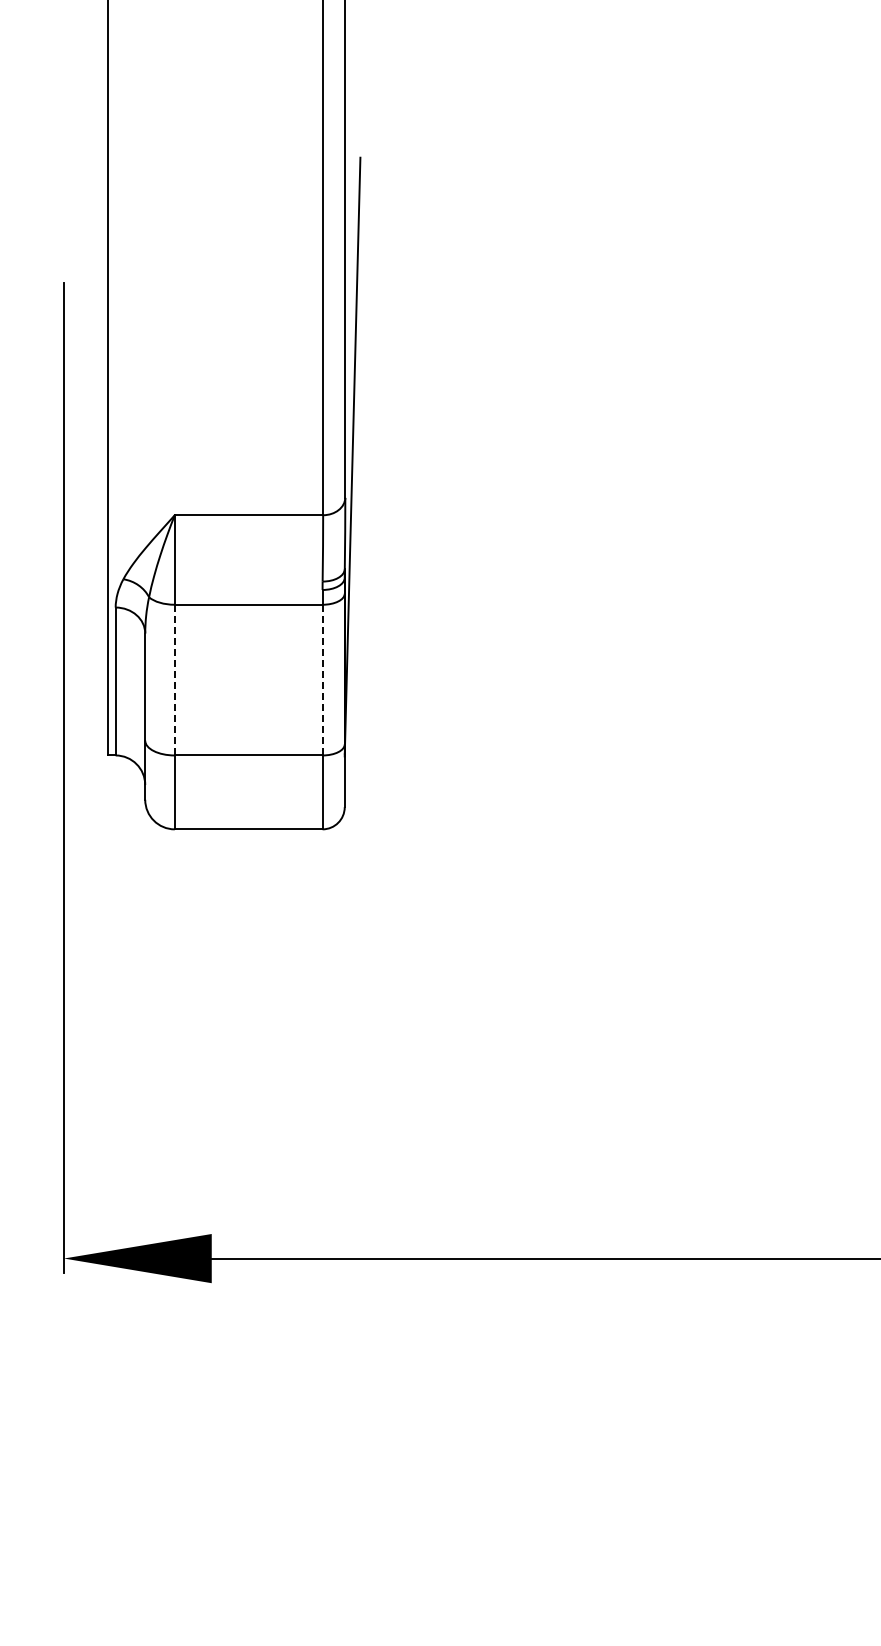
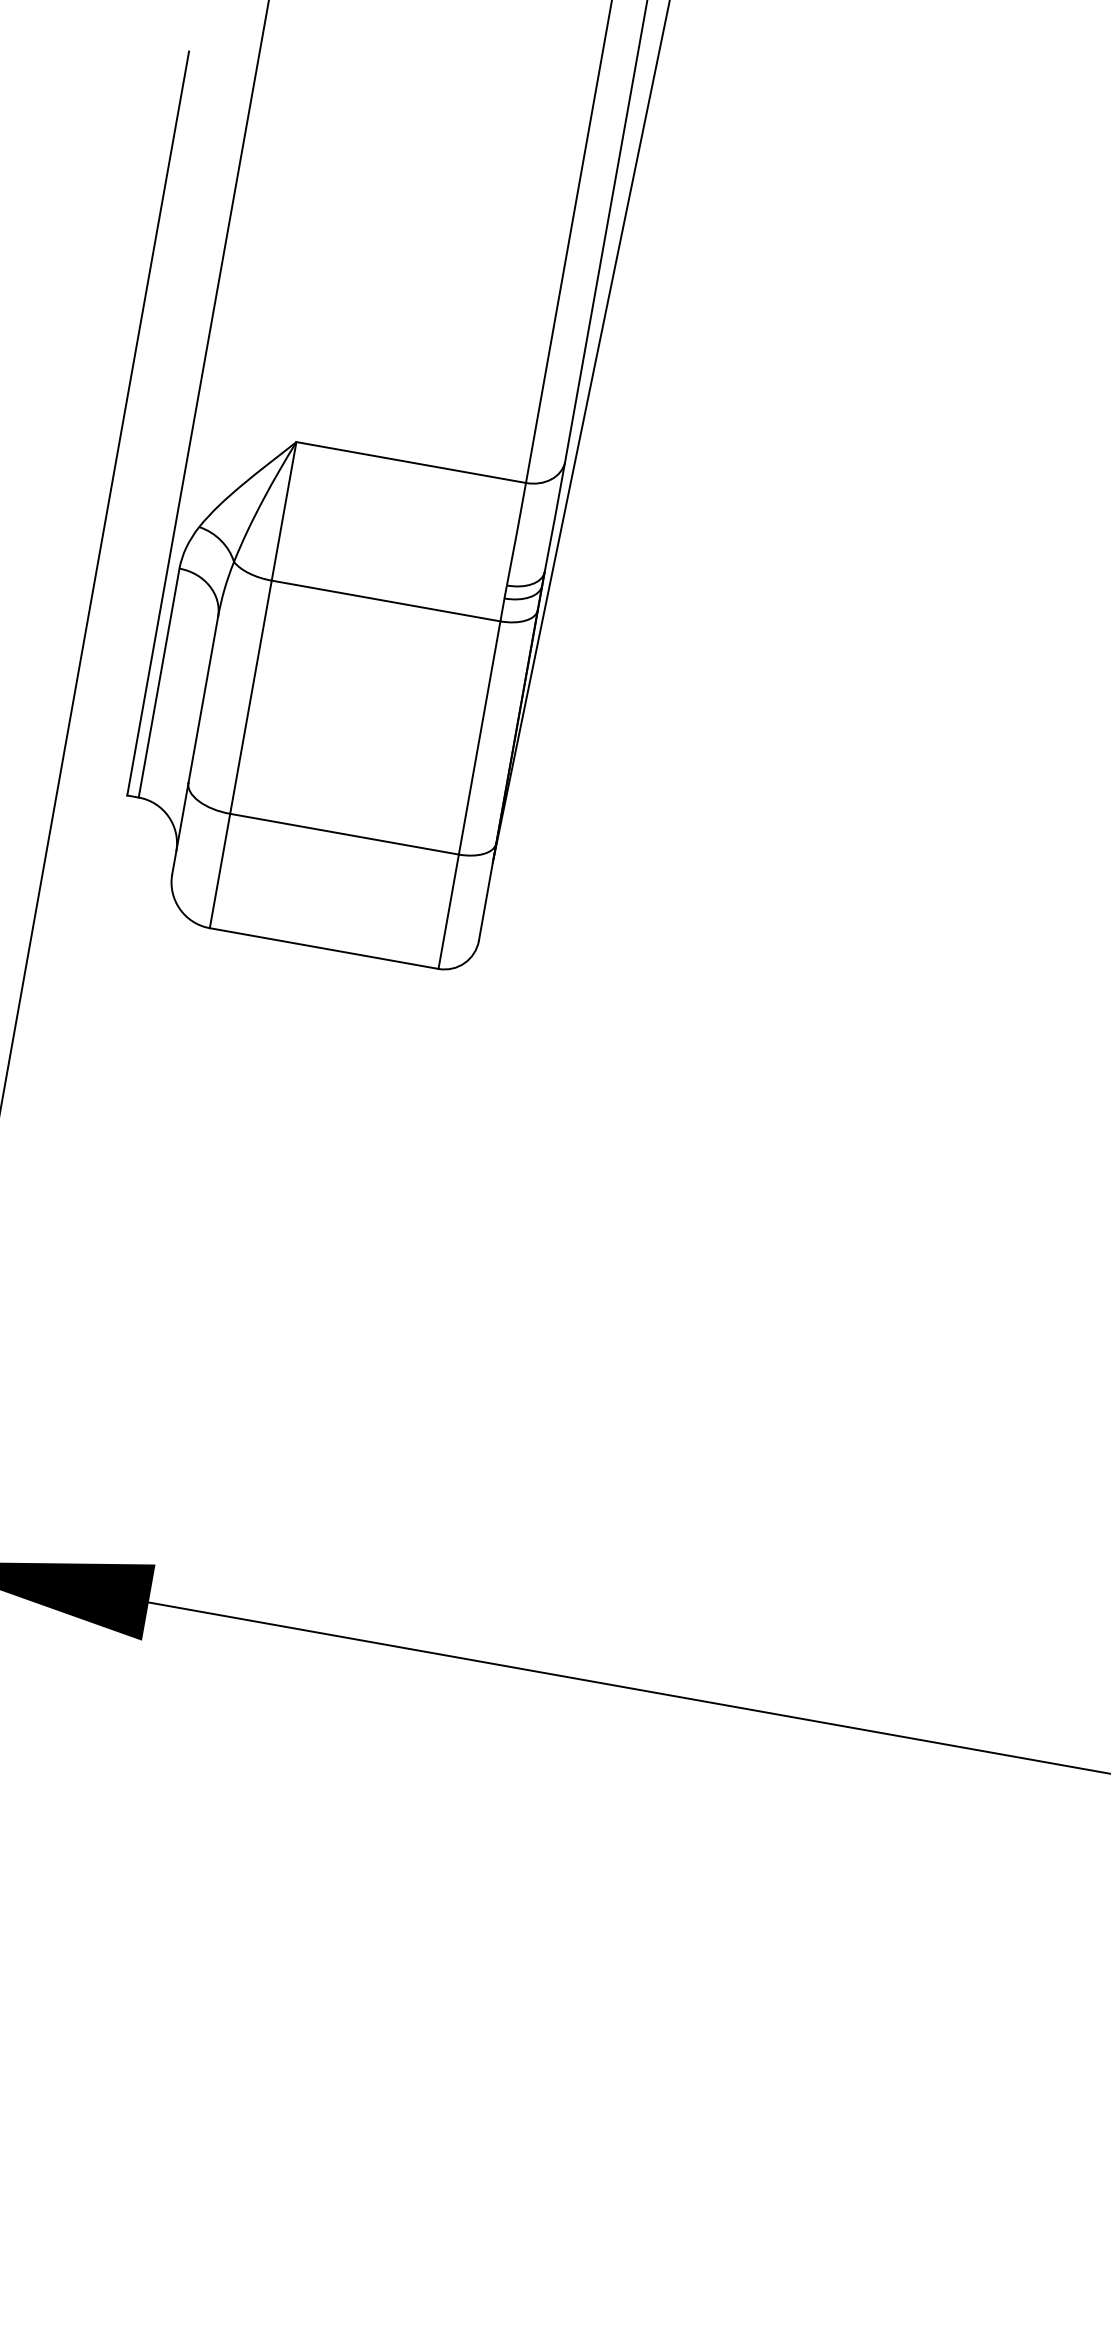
line: (174, 679) -> (250, 696), dashed -> solid
line: (322, 680) -> (479, 738), dashed -> solid

